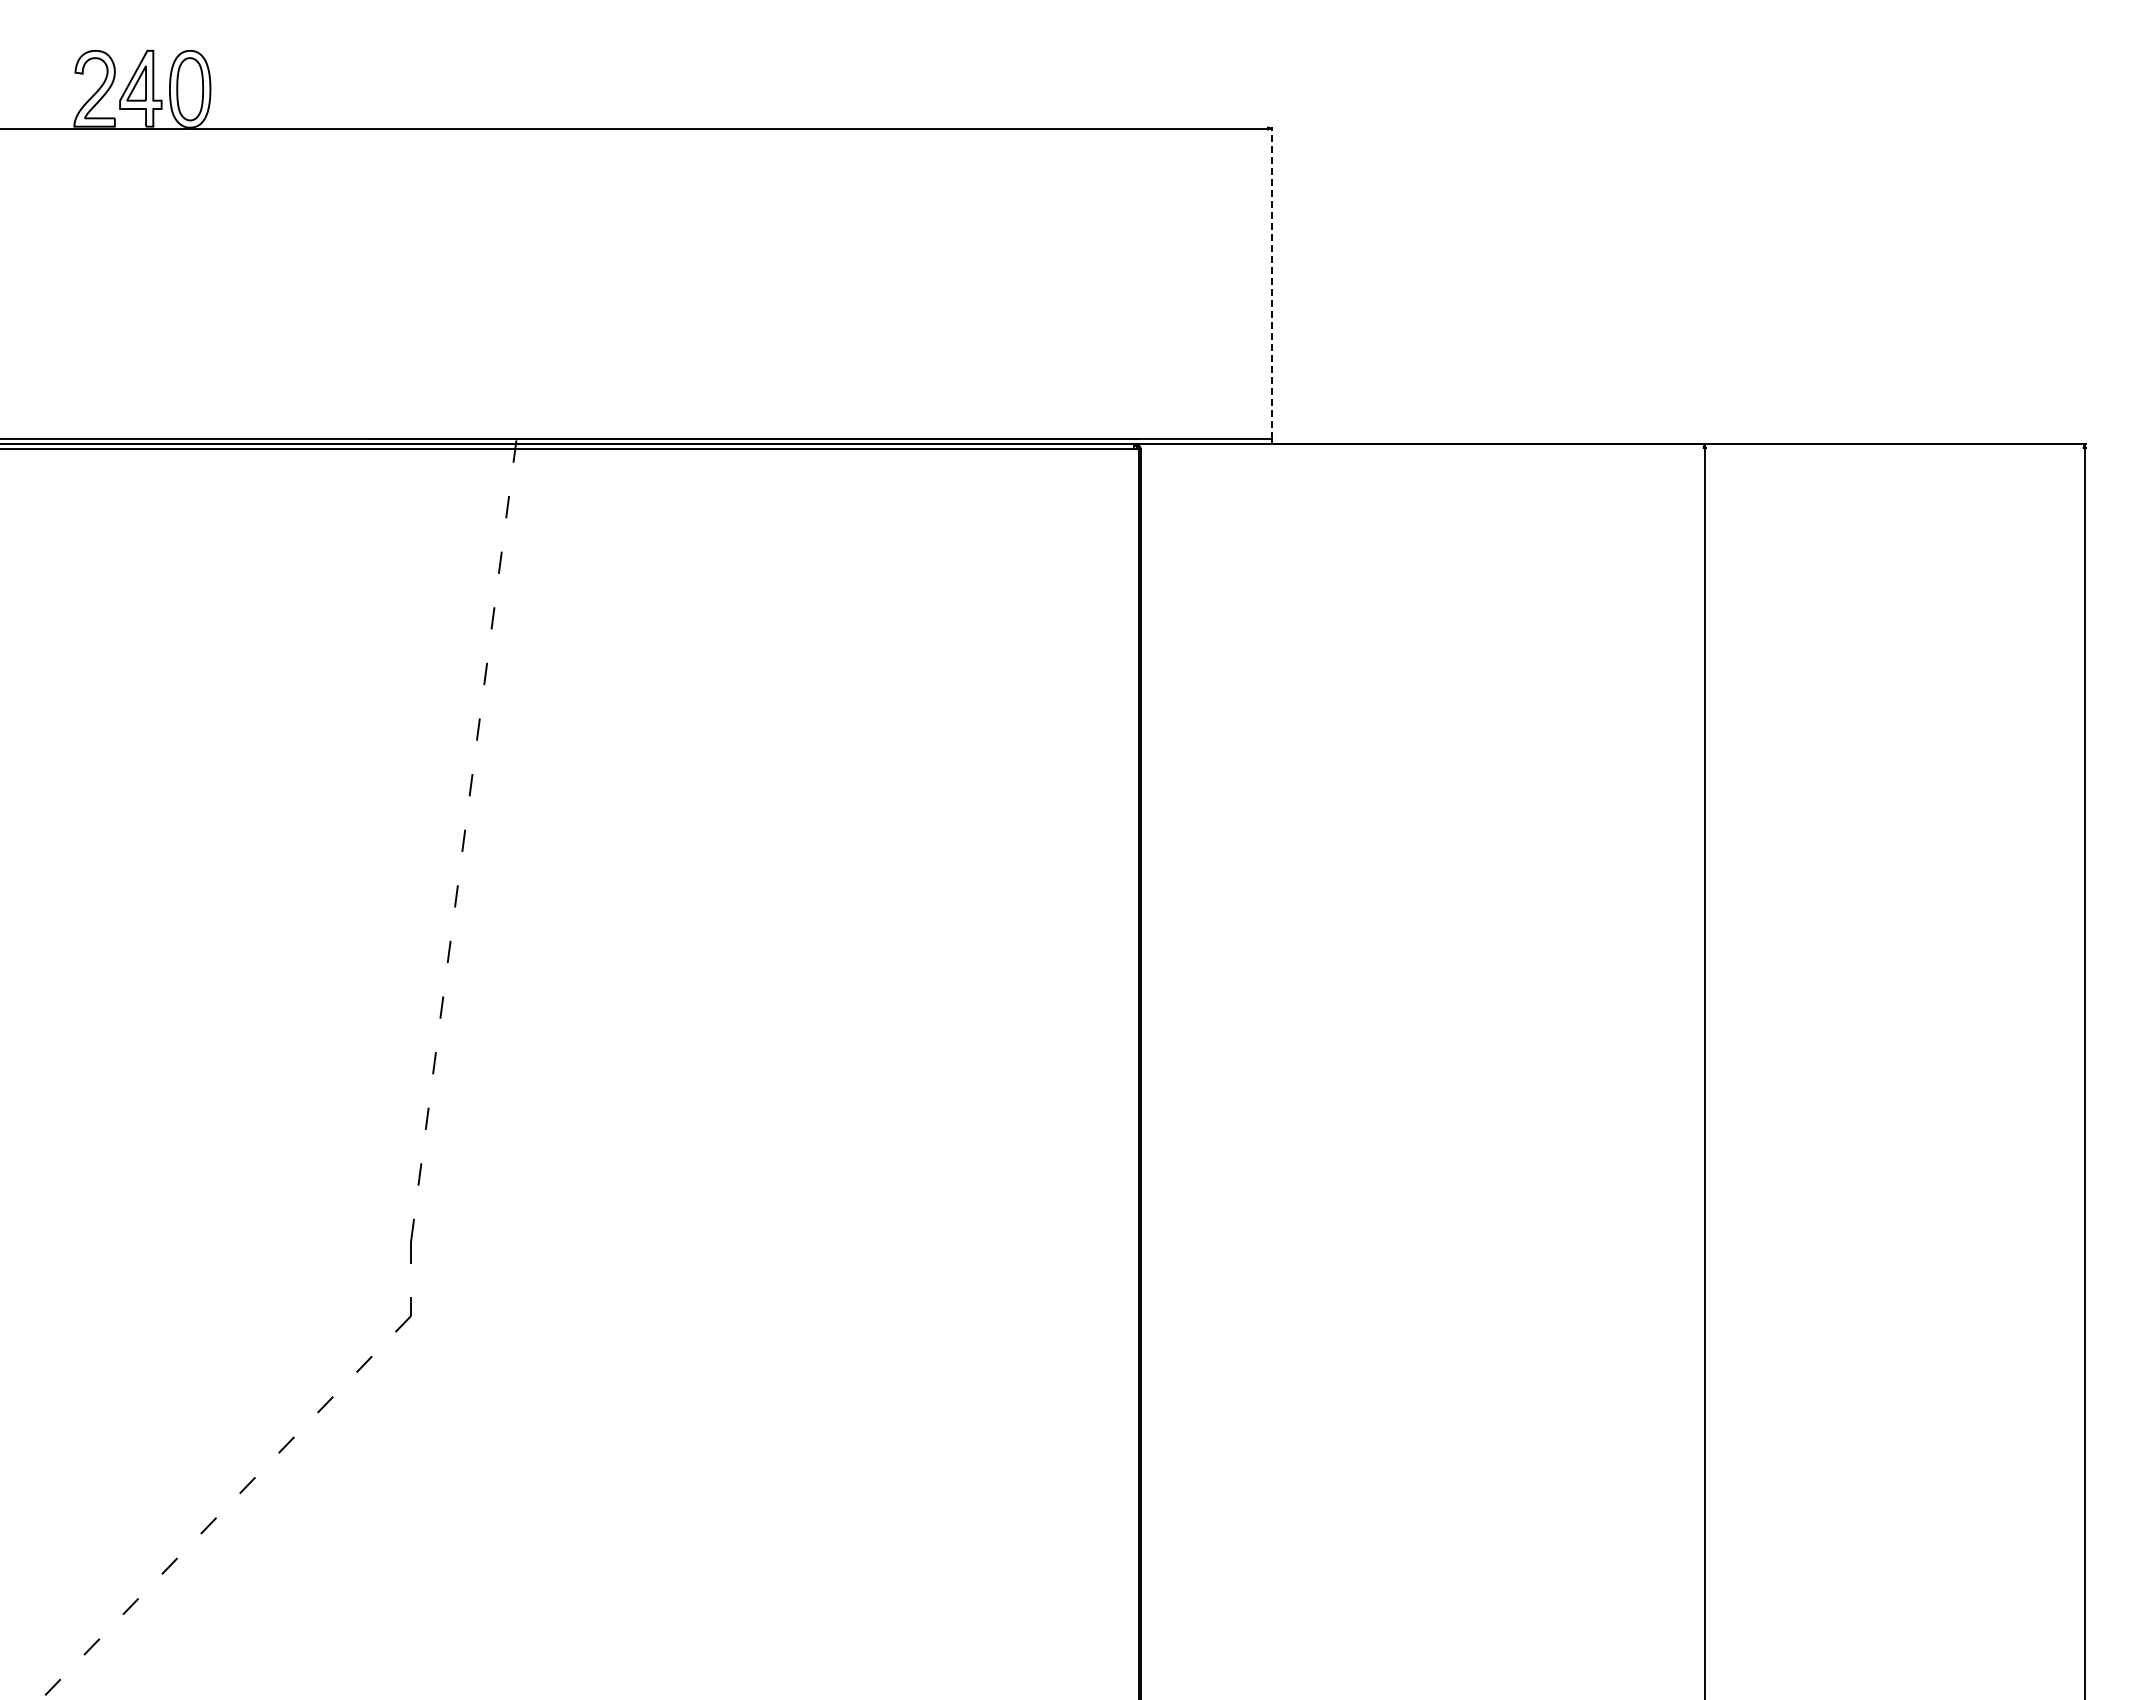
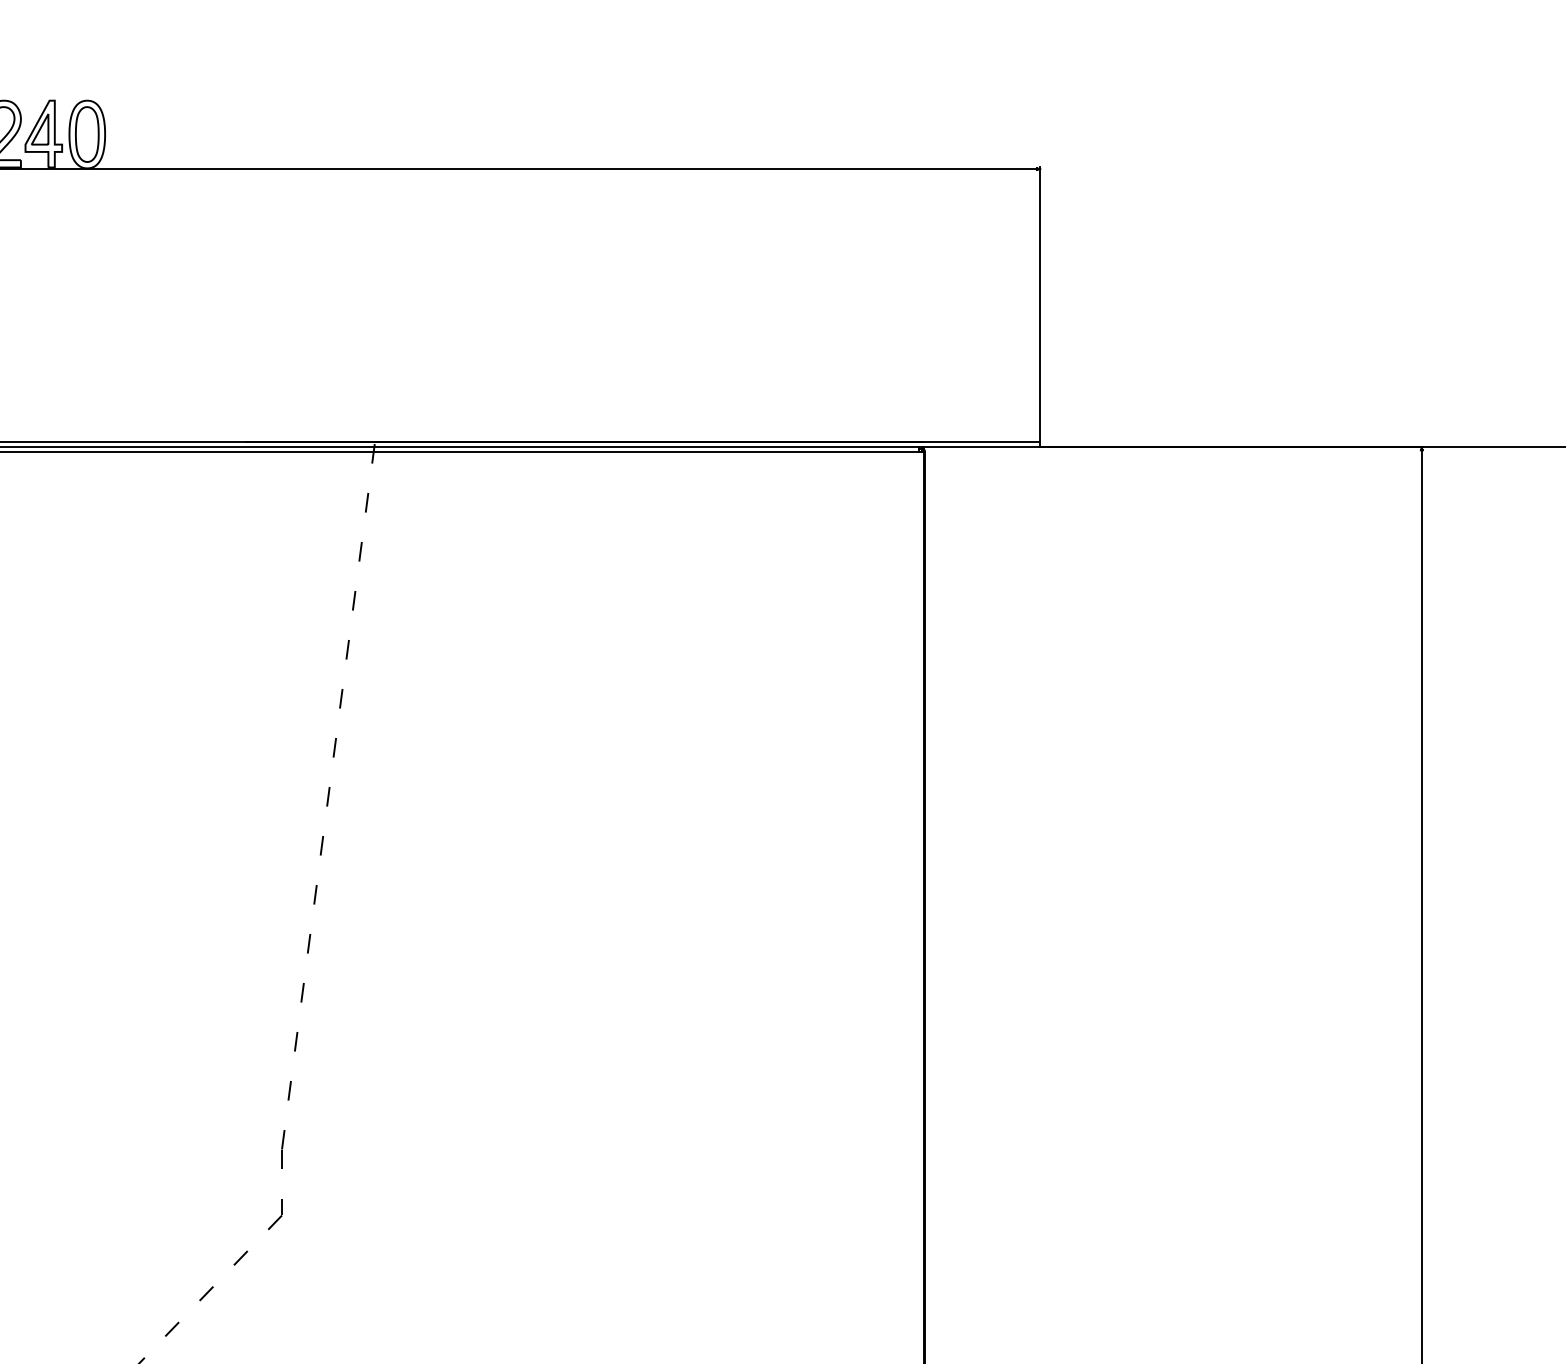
line: (1271, 282) -> (1040, 304), dashed -> solid

